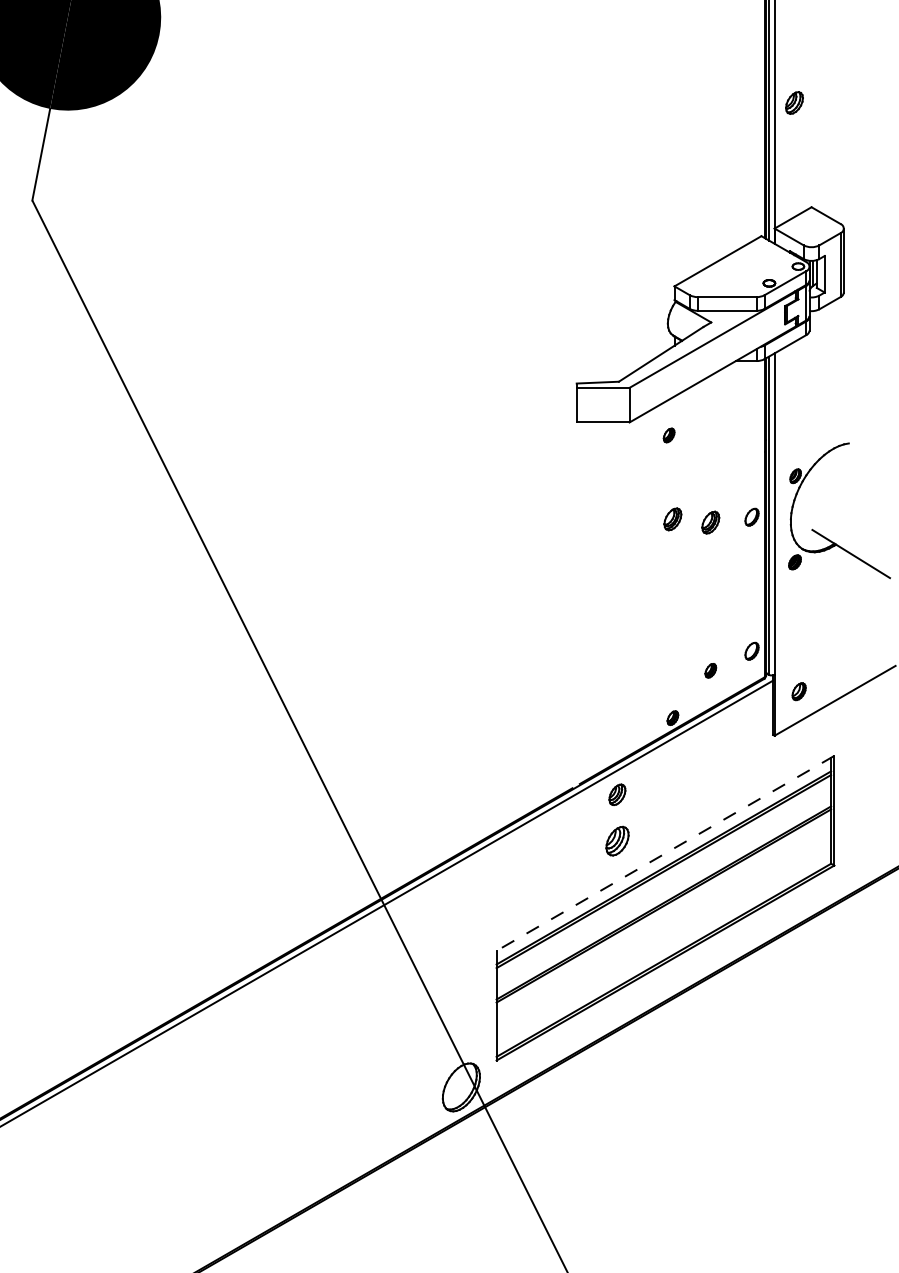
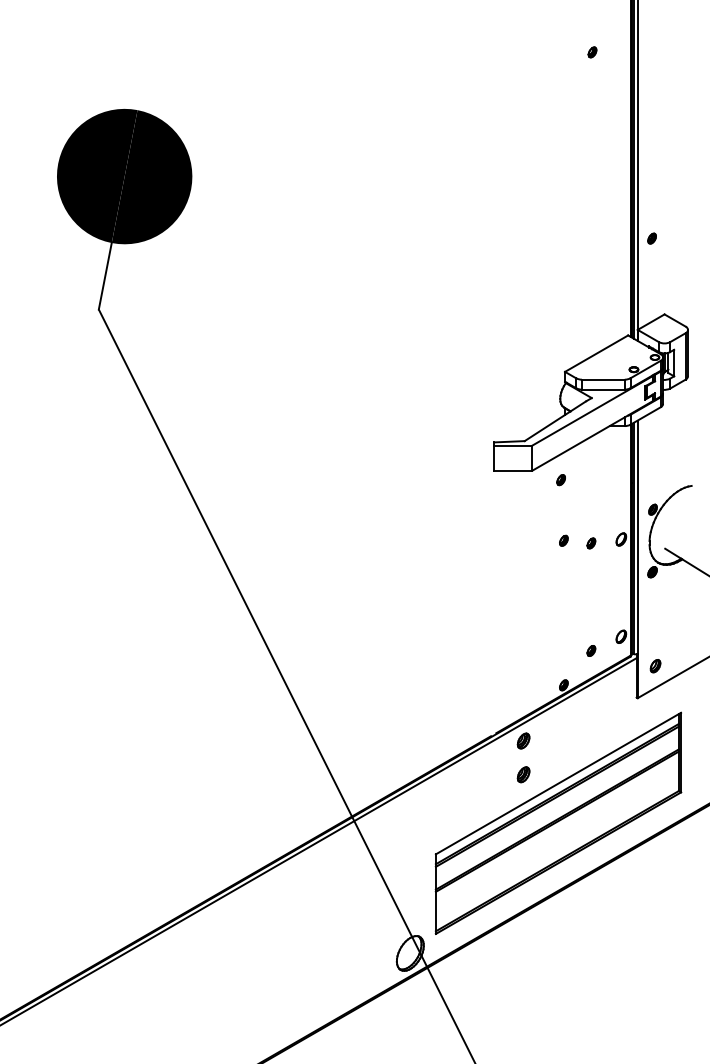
part: (793, 102) -> (651, 238), size x0.62
part: (672, 518) -> (563, 540), size x0.62
part: (710, 522) -> (591, 543), size x0.62
part: (617, 840) -> (523, 774), size x0.71
line: (665, 853) -> (558, 783), dashed -> solid

